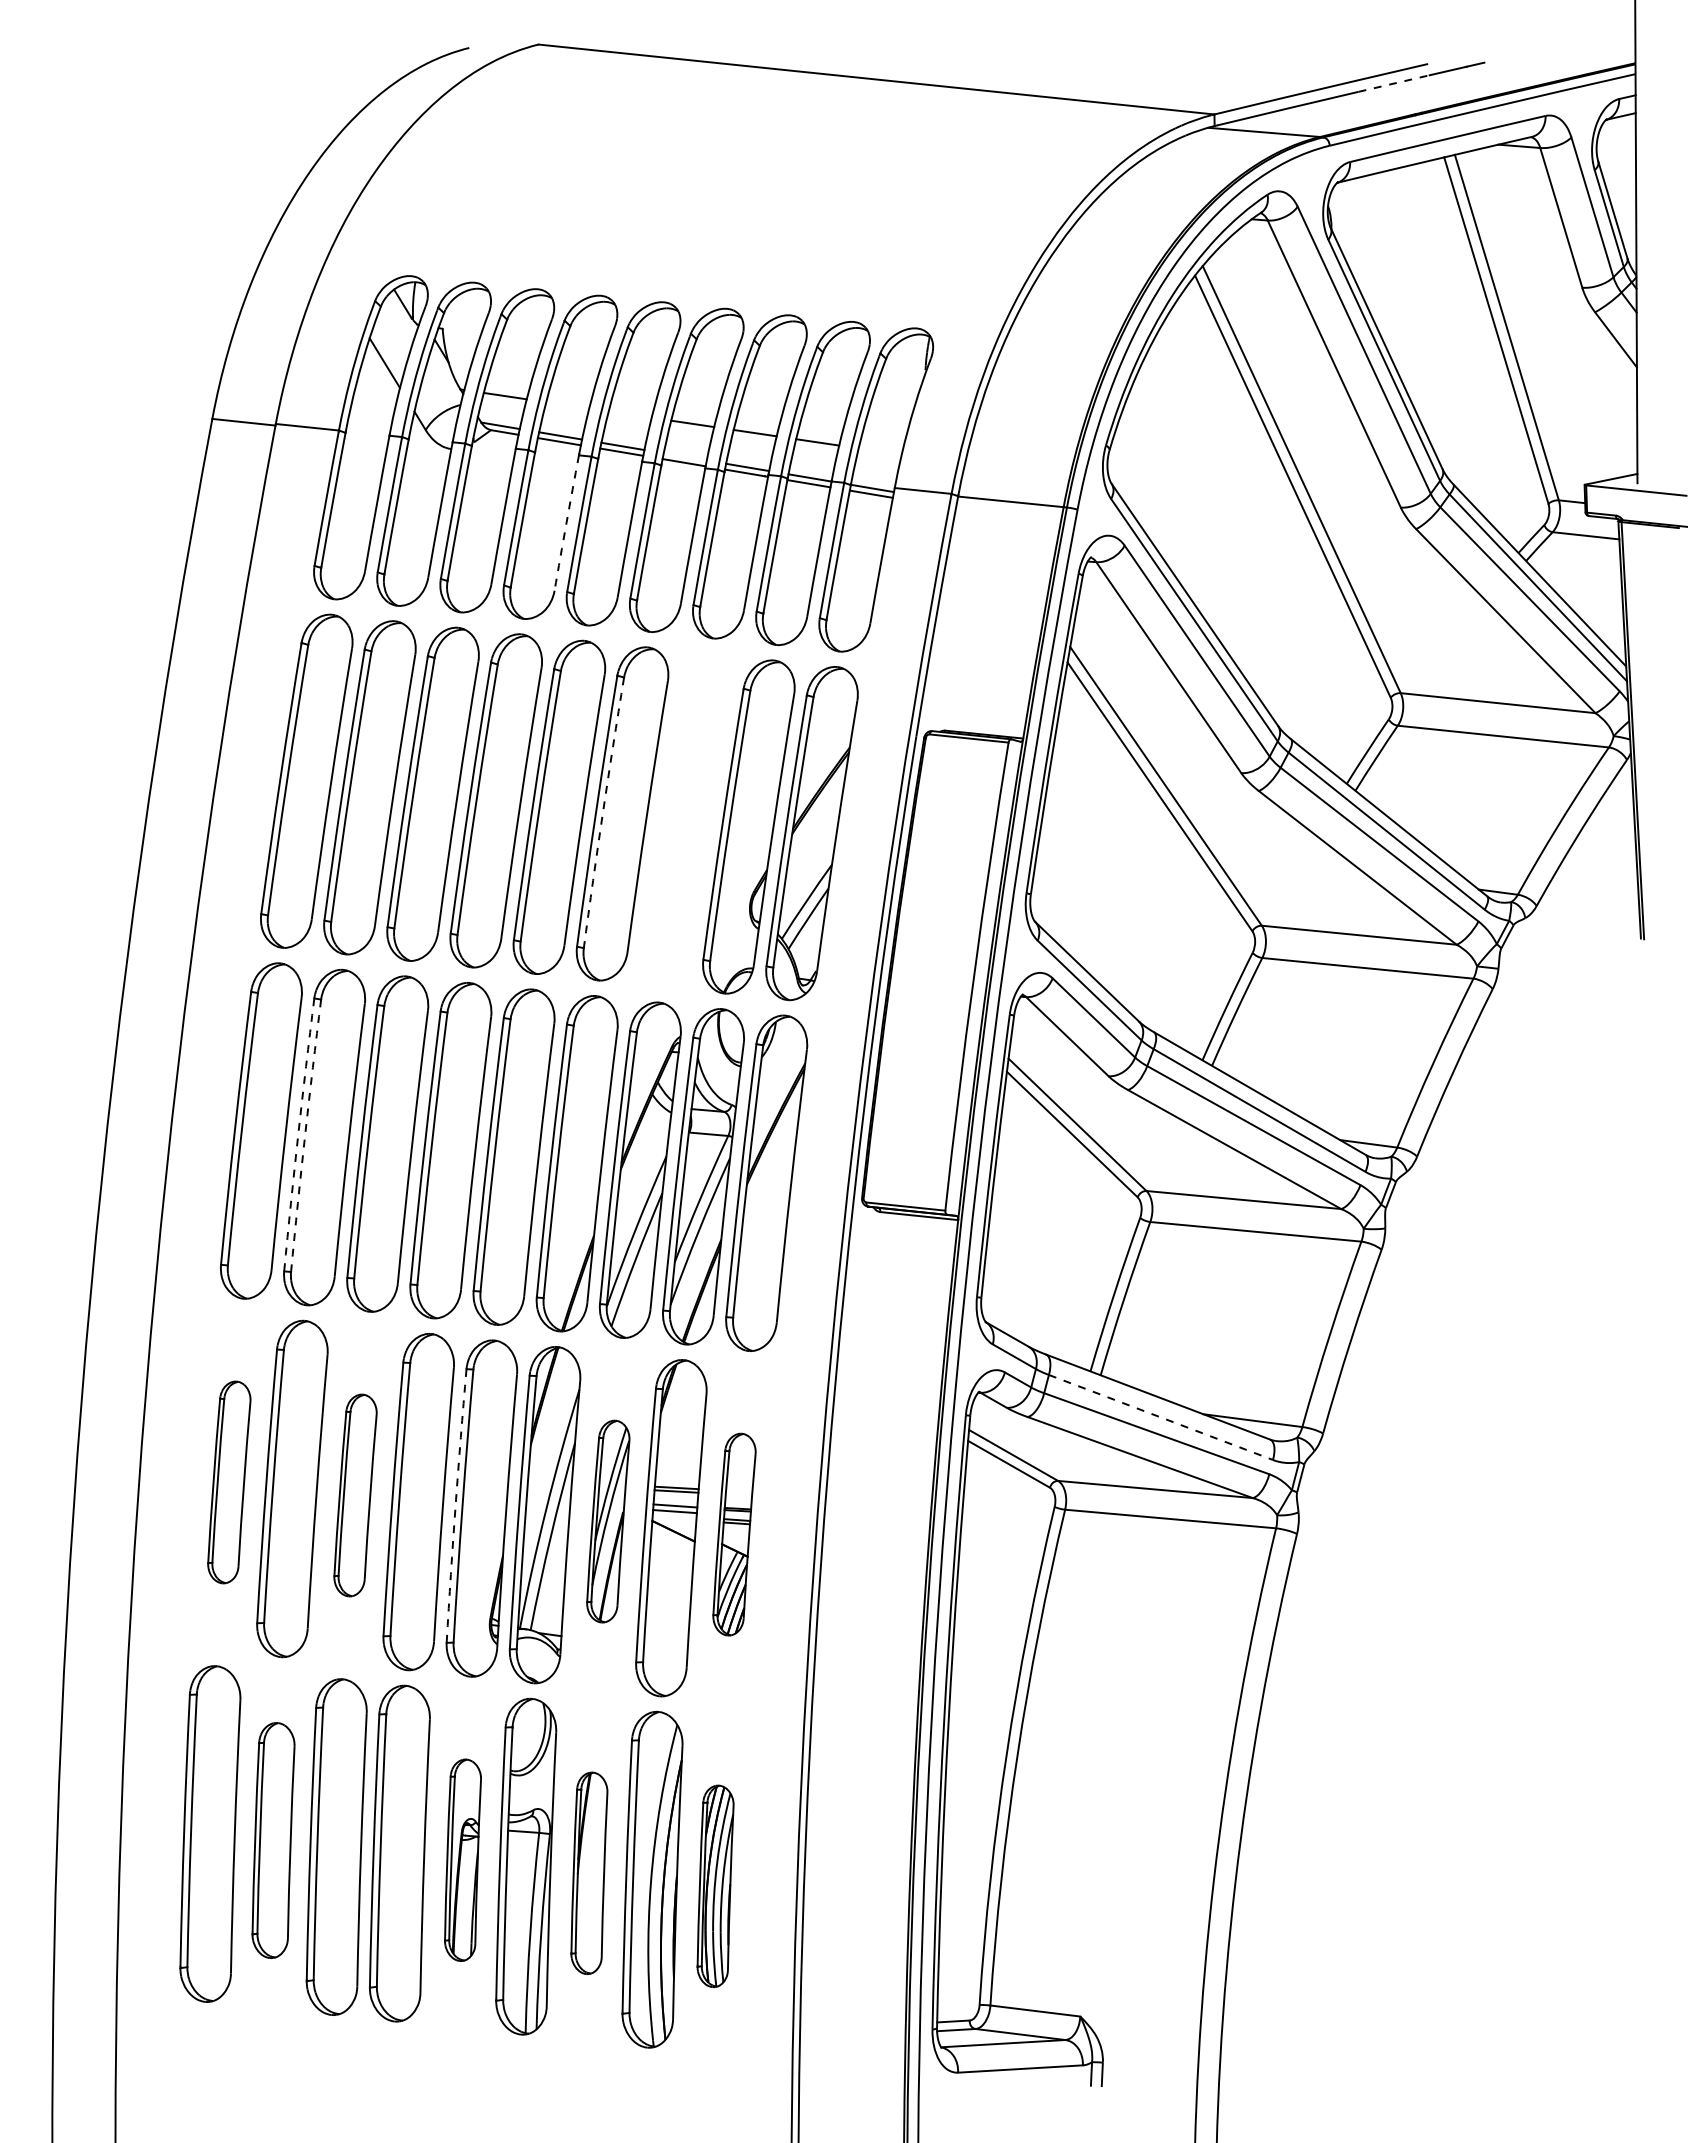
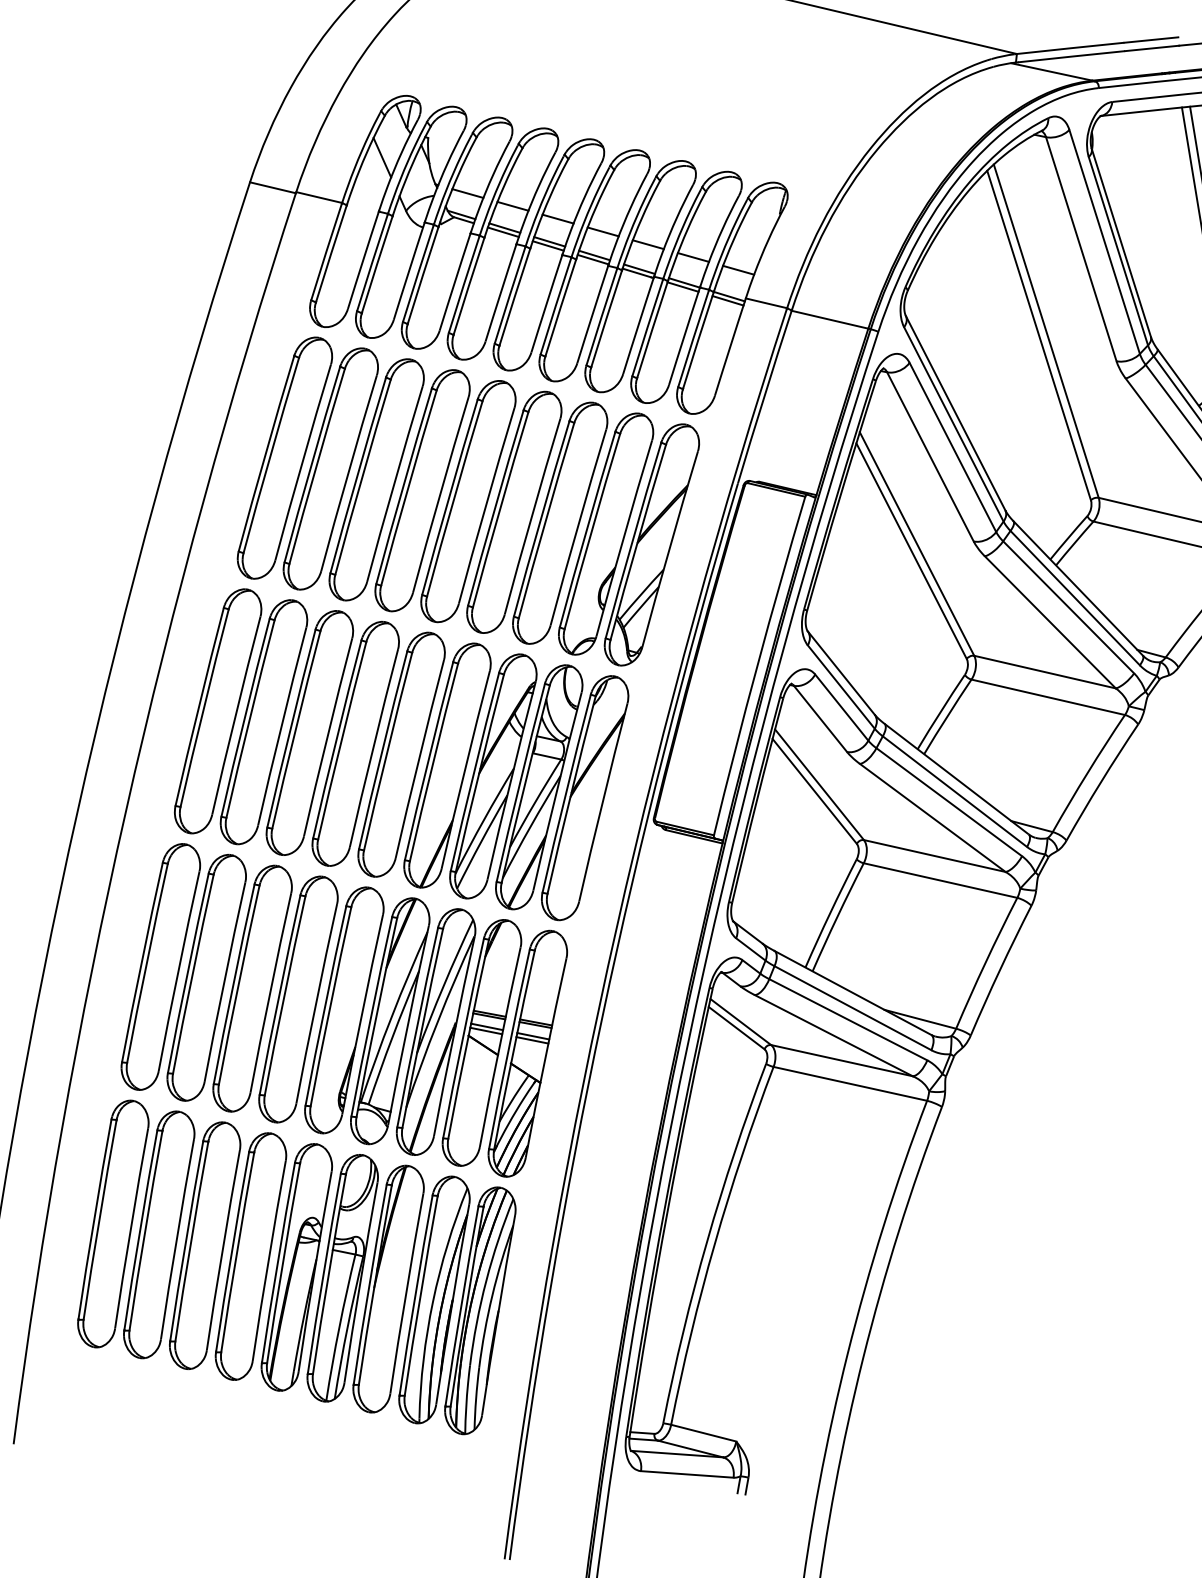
line: (1394, 83) -> (1152, 48), dashed -> solid
line: (567, 405) -> (512, 206), added
line: (629, 414) -> (557, 218), added
line: (879, 451) -> (738, 270), added
line: (684, 456) -> (594, 255), added
arc: (566, 522) -> (500, 292), dashed -> solid
arc: (602, 812) -> (499, 509), dashed -> solid
part: (685, 819) -> (560, 522), added
arc: (298, 1134) -> (245, 717), dashed -> solid
arc: (305, 1135) -> (250, 718), dashed -> solid
line: (1160, 1417) -> (852, 1008), dashed -> solid
part: (229, 1482) -> (160, 966), size x1.67
part: (355, 1495) -> (252, 988), size x1.67
arc: (455, 1505) -> (325, 1005), dashed -> solid
part: (608, 1521) -> (436, 1031), size x1.67
part: (734, 1534) -> (527, 1053), size x1.67
part: (273, 1840) -> (159, 1234), size x1.43
part: (462, 1860) -> (296, 1267), size x1.67
part: (589, 1873) -> (388, 1289), size x1.67
part: (715, 1886) -> (480, 1310), size x1.67

